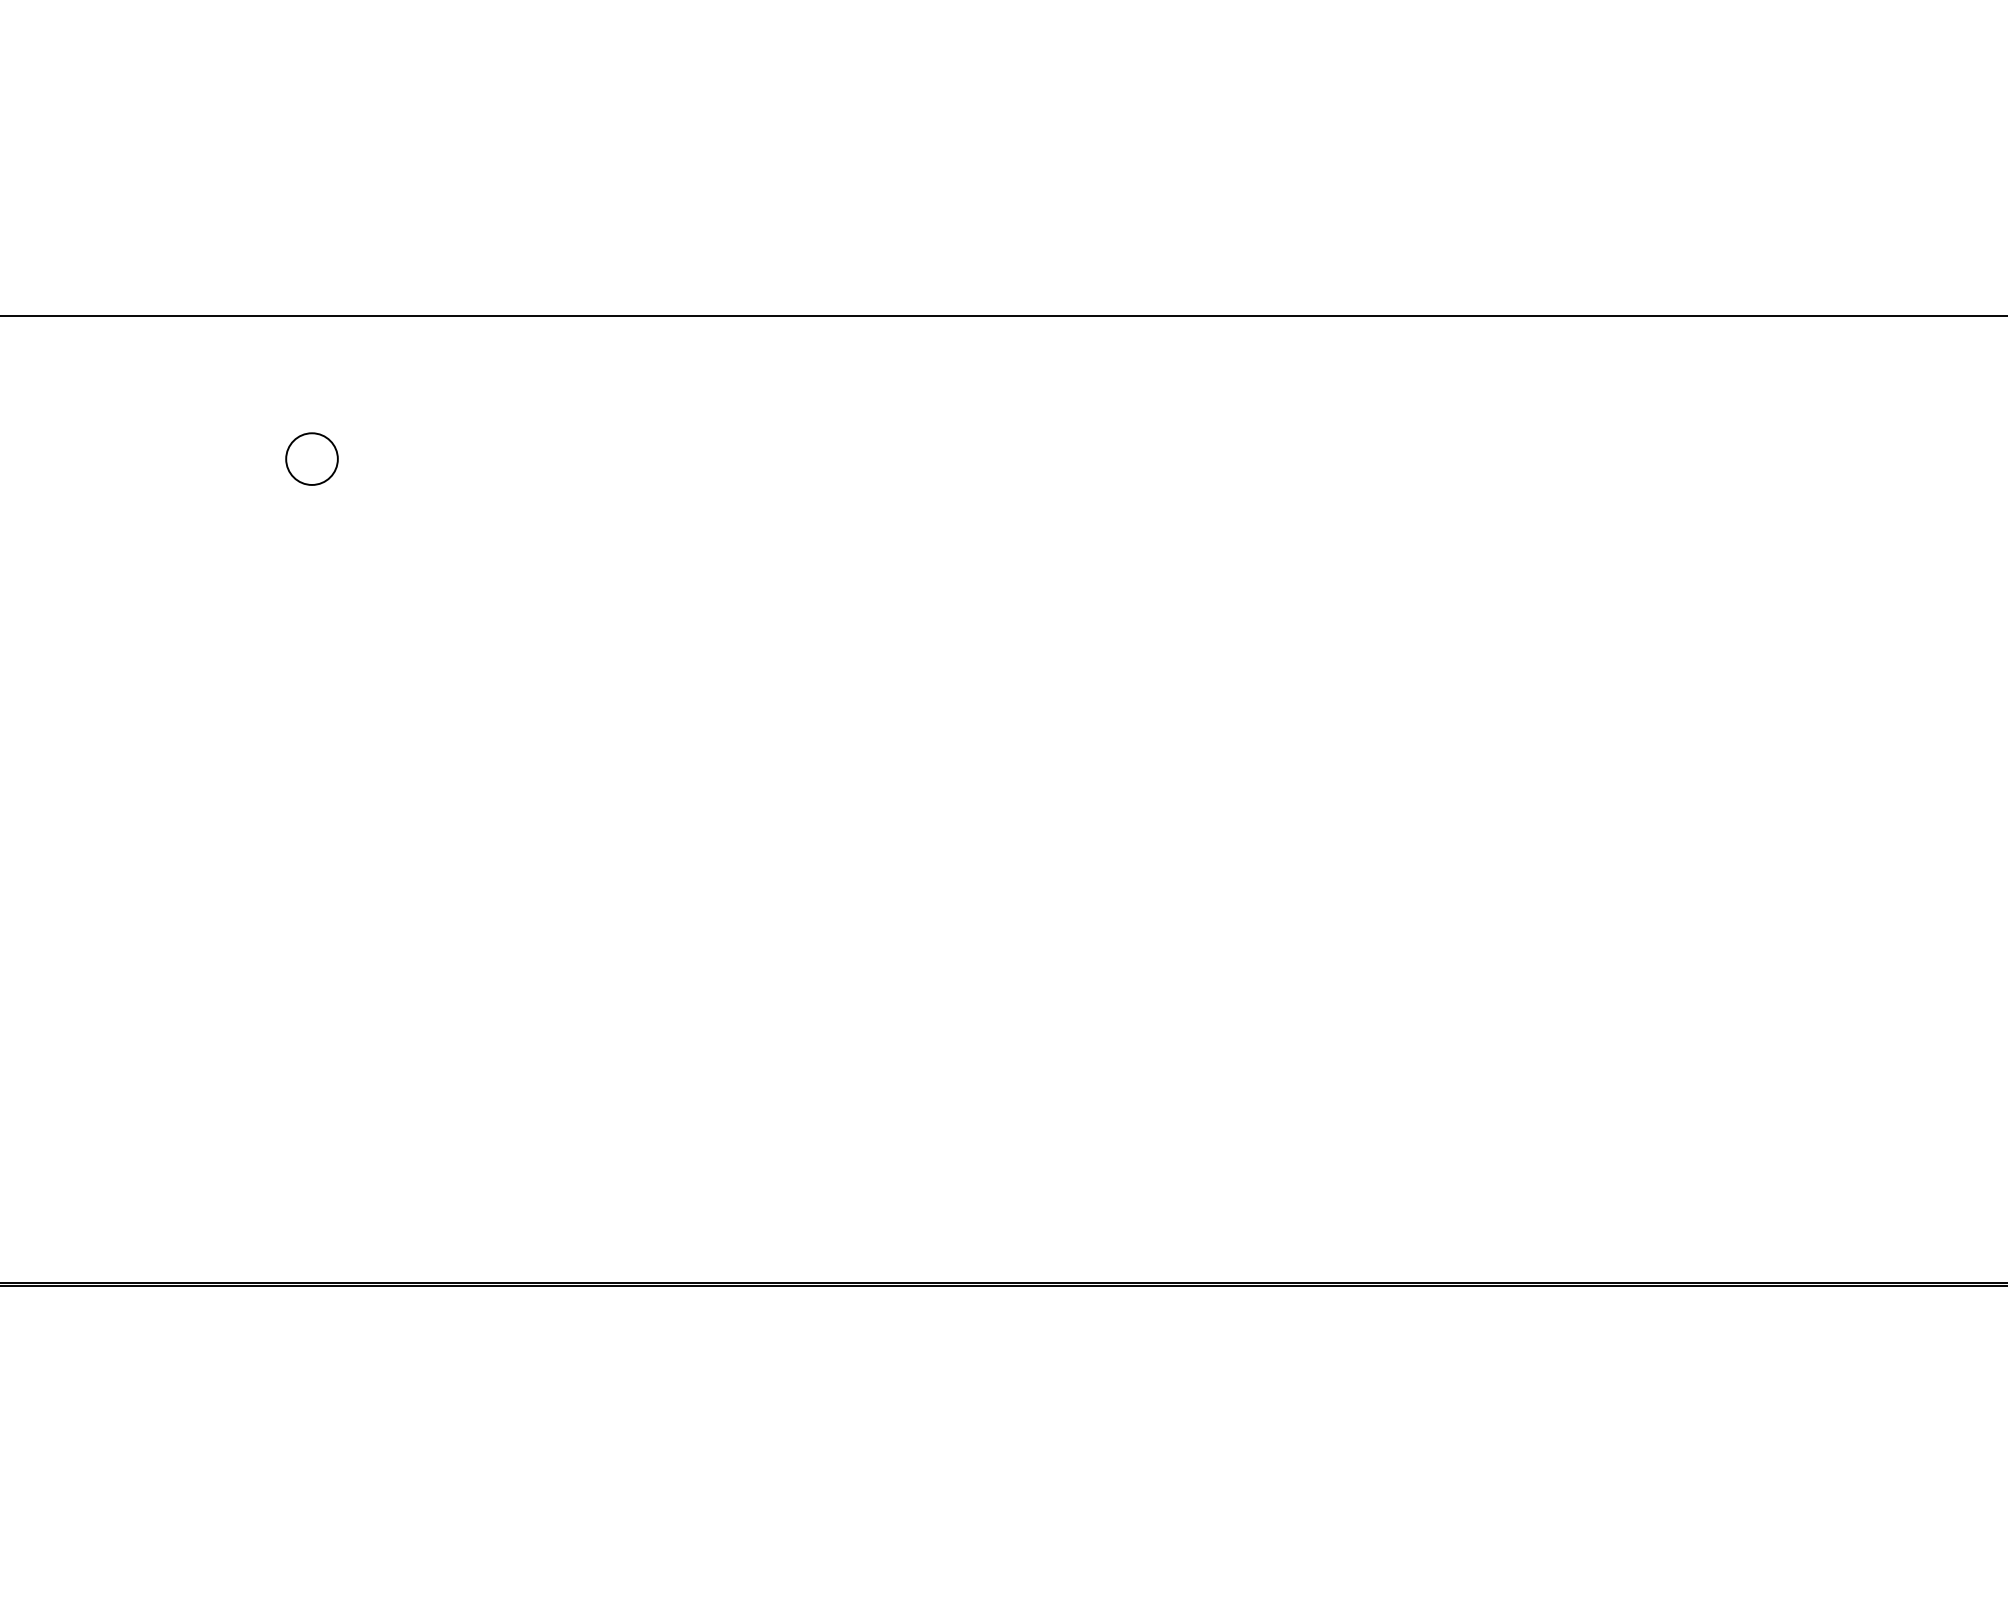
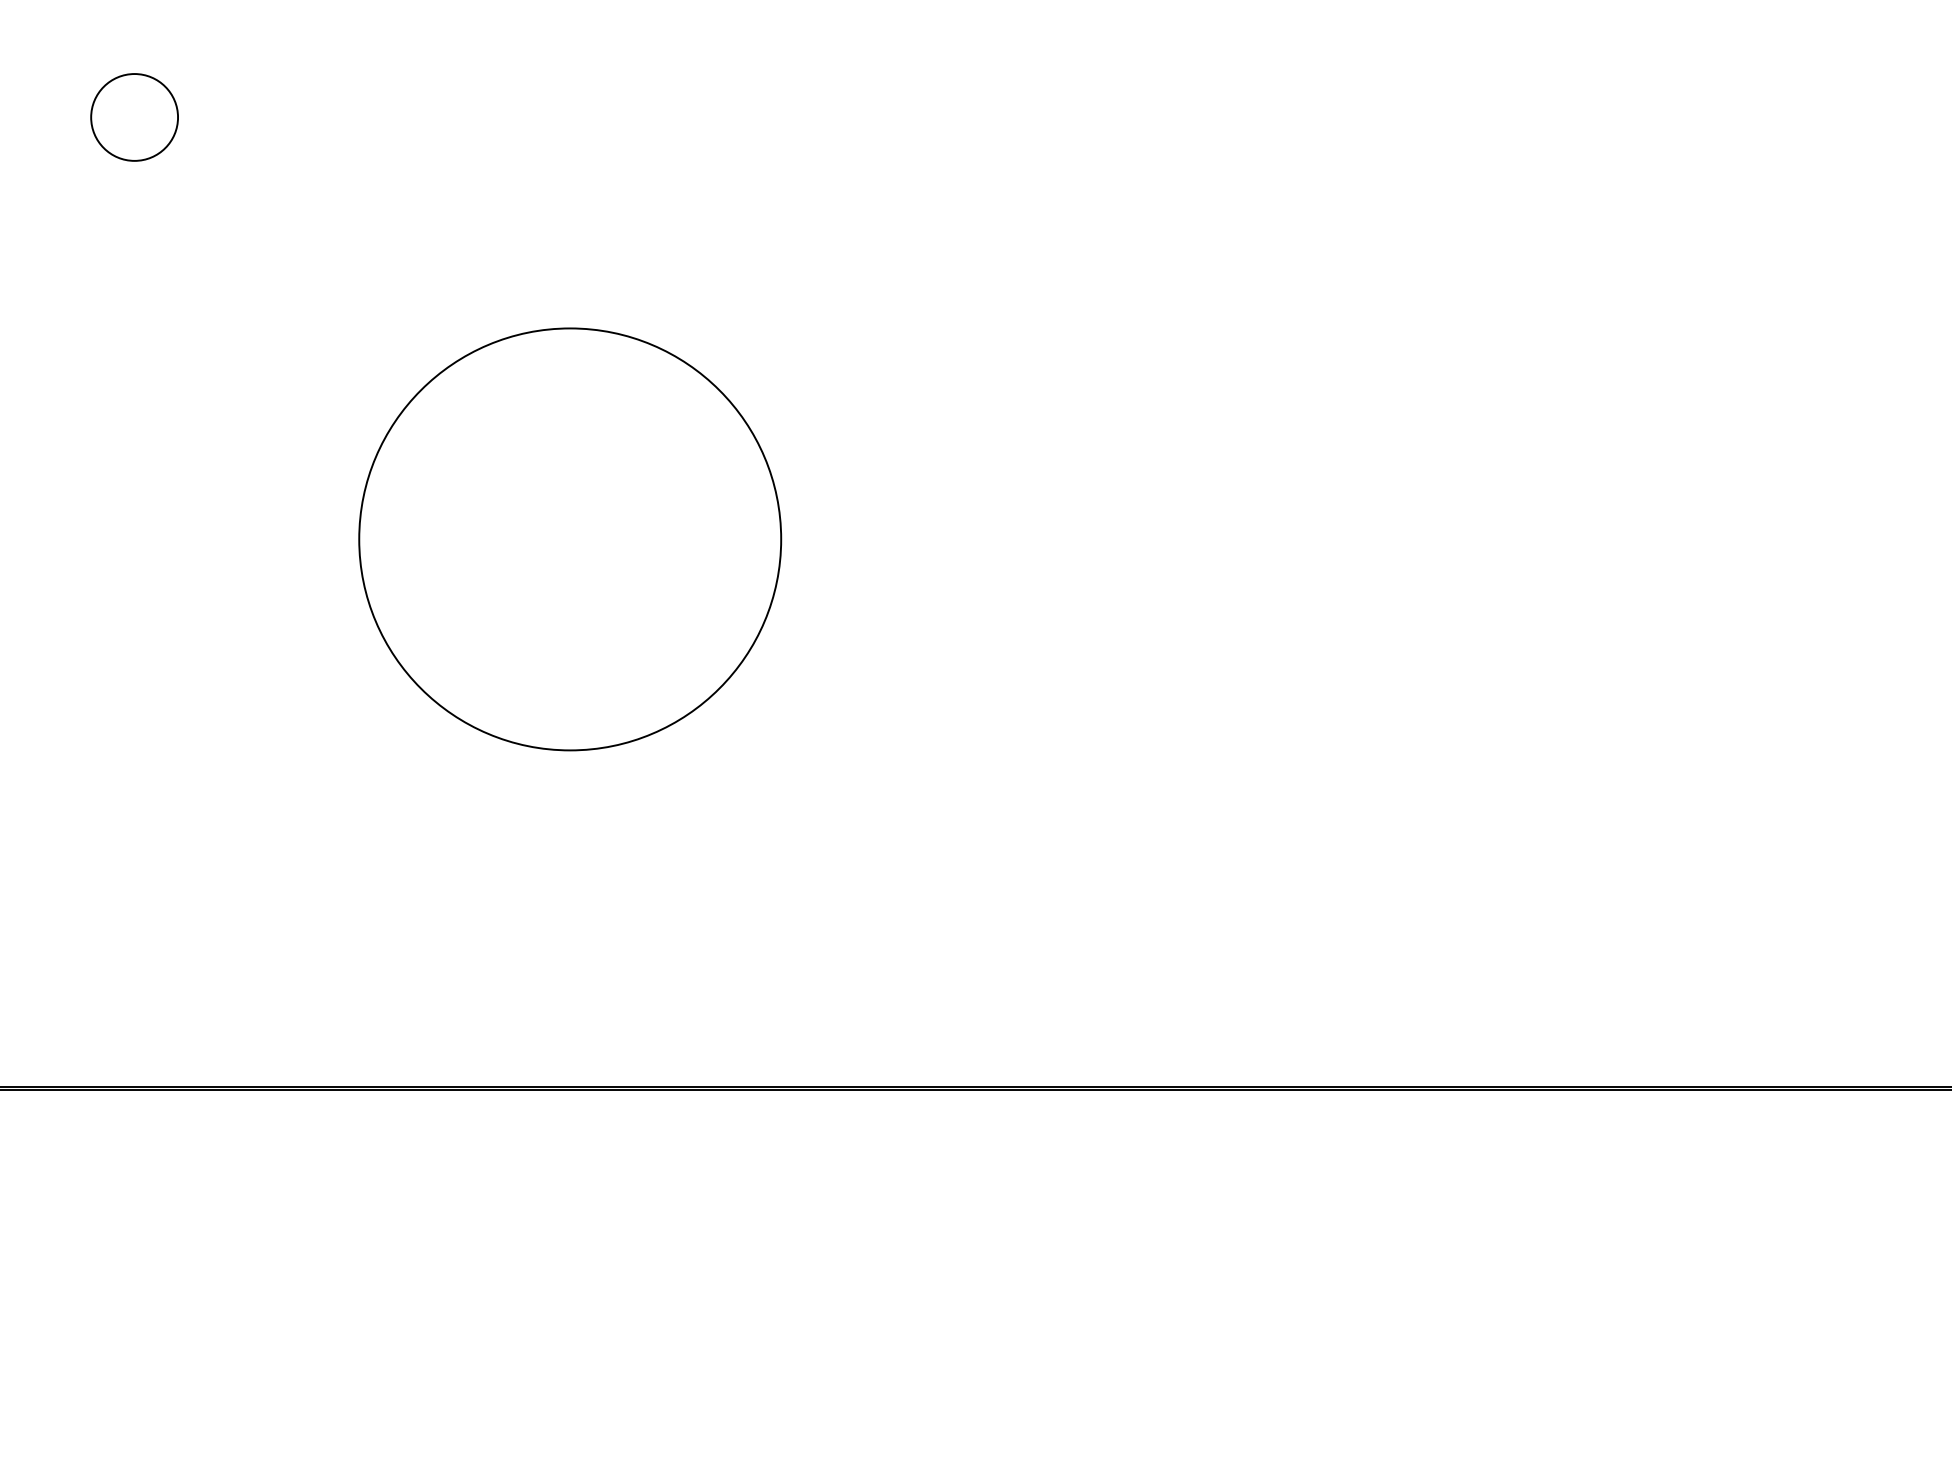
circle: (311, 459) -> (133, 117), size x1.43
circle: (682, 817) -> (570, 538), added

